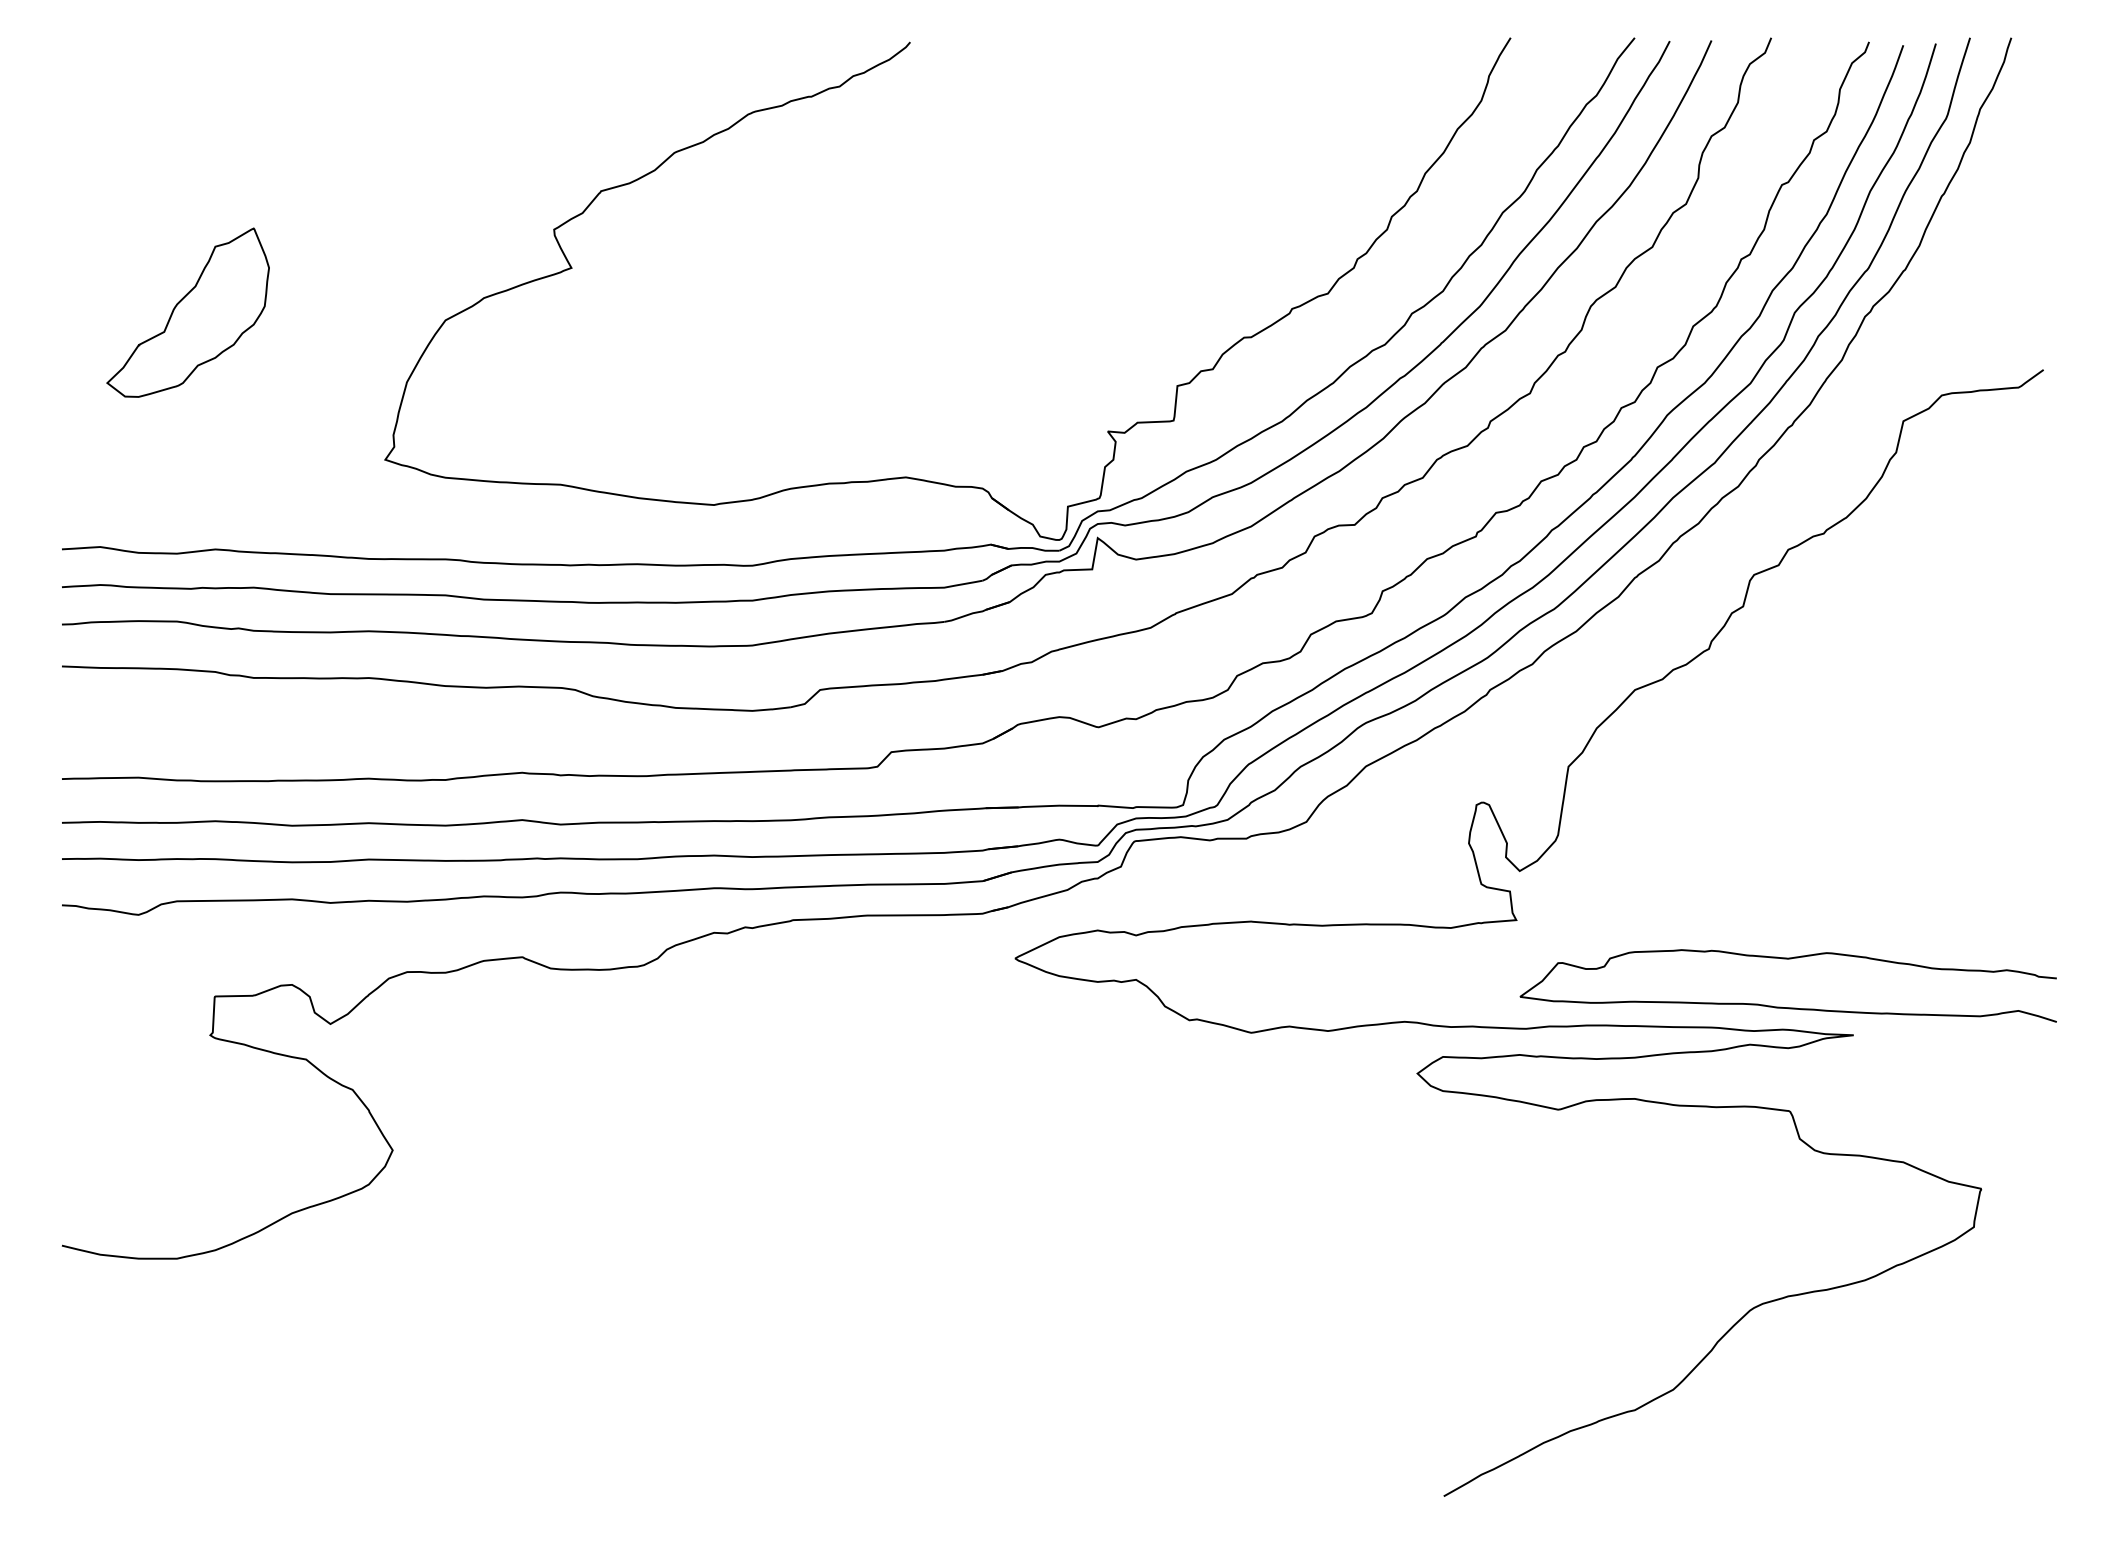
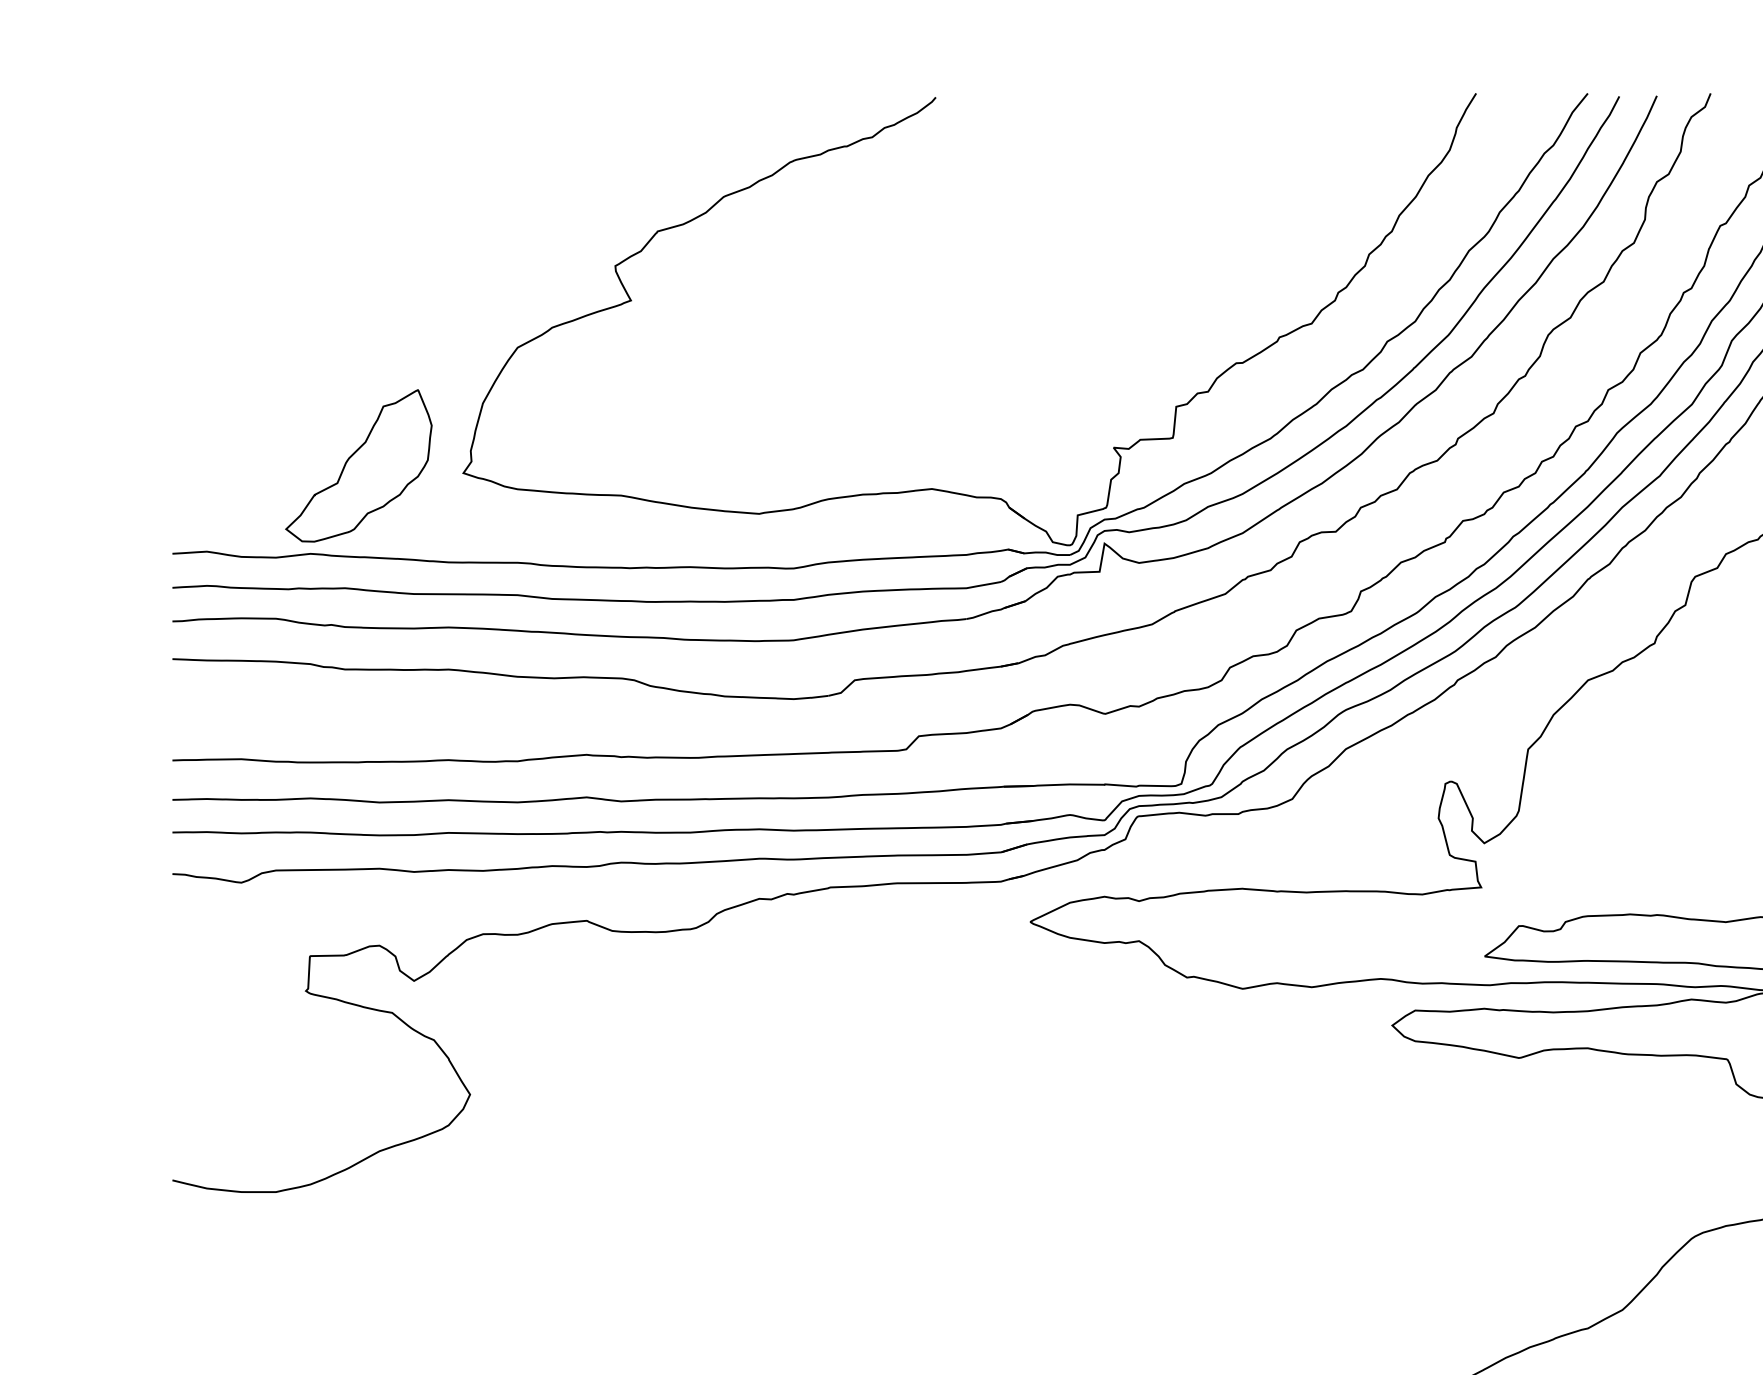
part: (187, 312) -> (358, 465), moved

